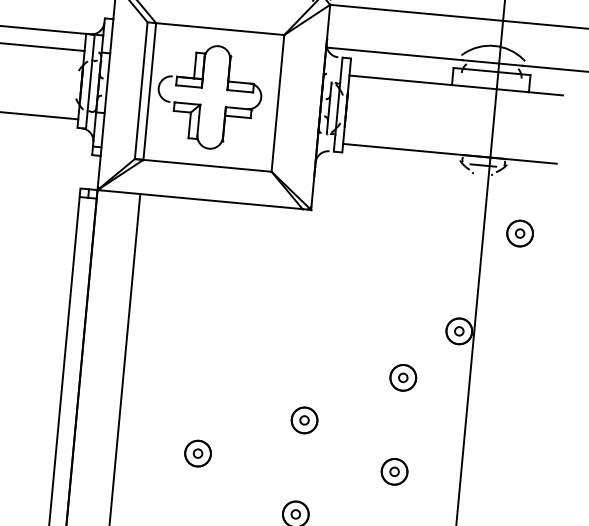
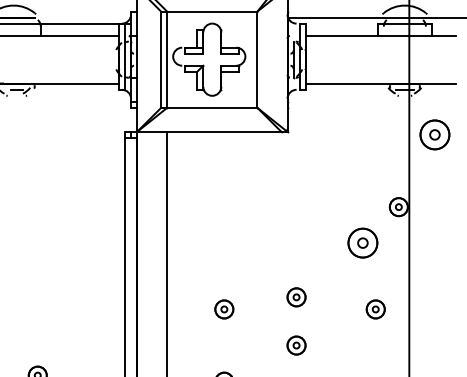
part: (519, 232) -> (434, 134), size x1.6
part: (402, 378) -> (362, 243), size x1.6
part: (304, 420) -> (296, 297), moved
part: (394, 471) -> (375, 309), moved

